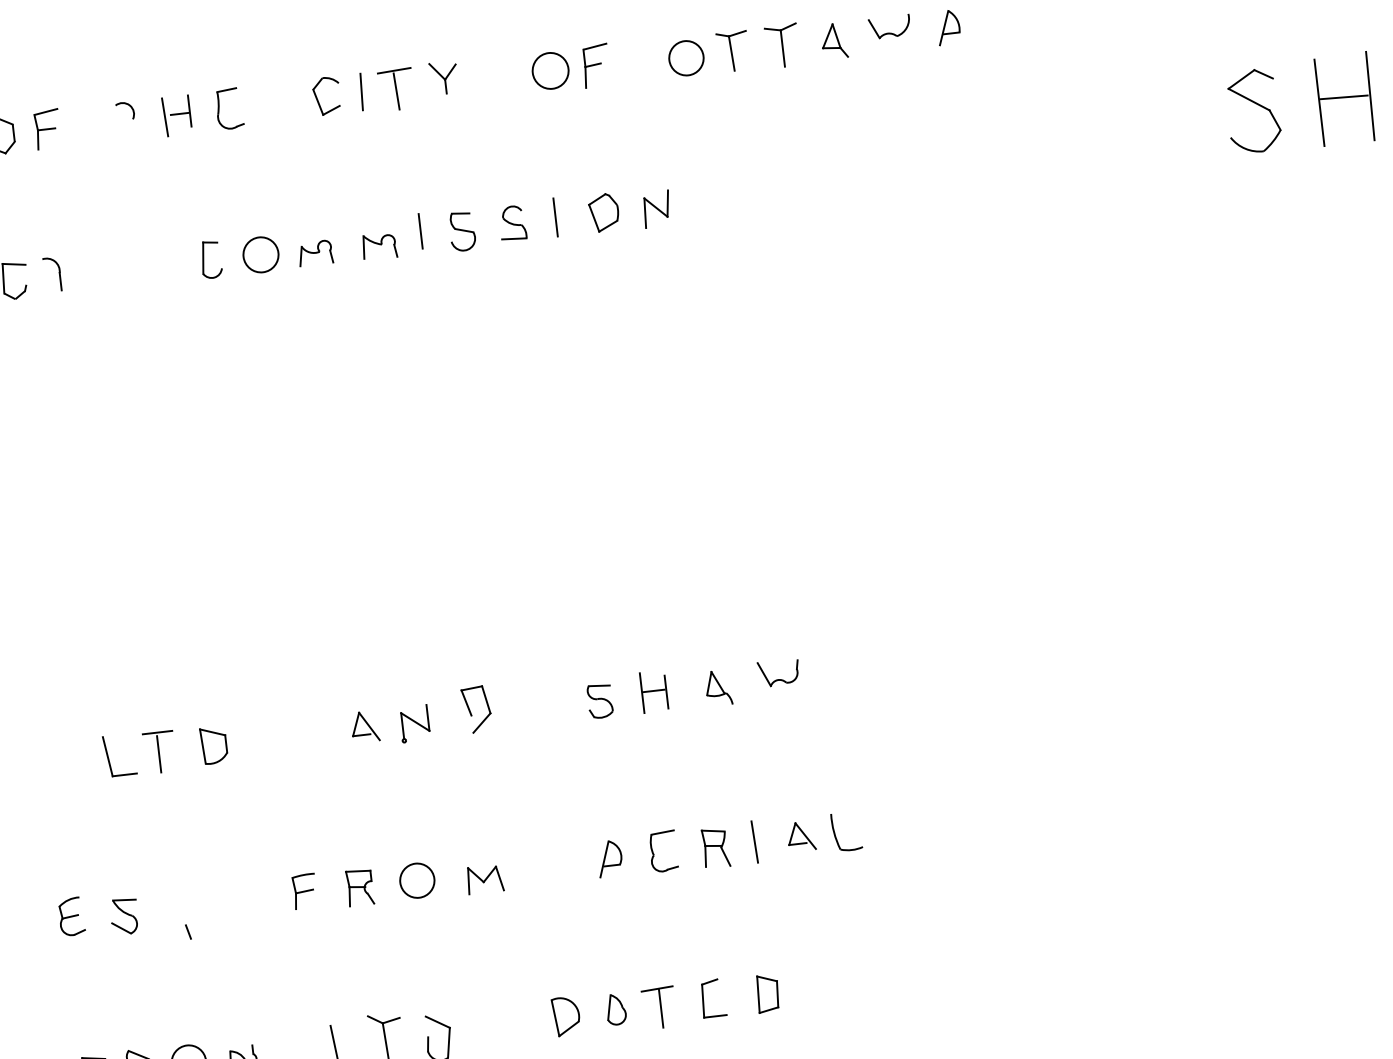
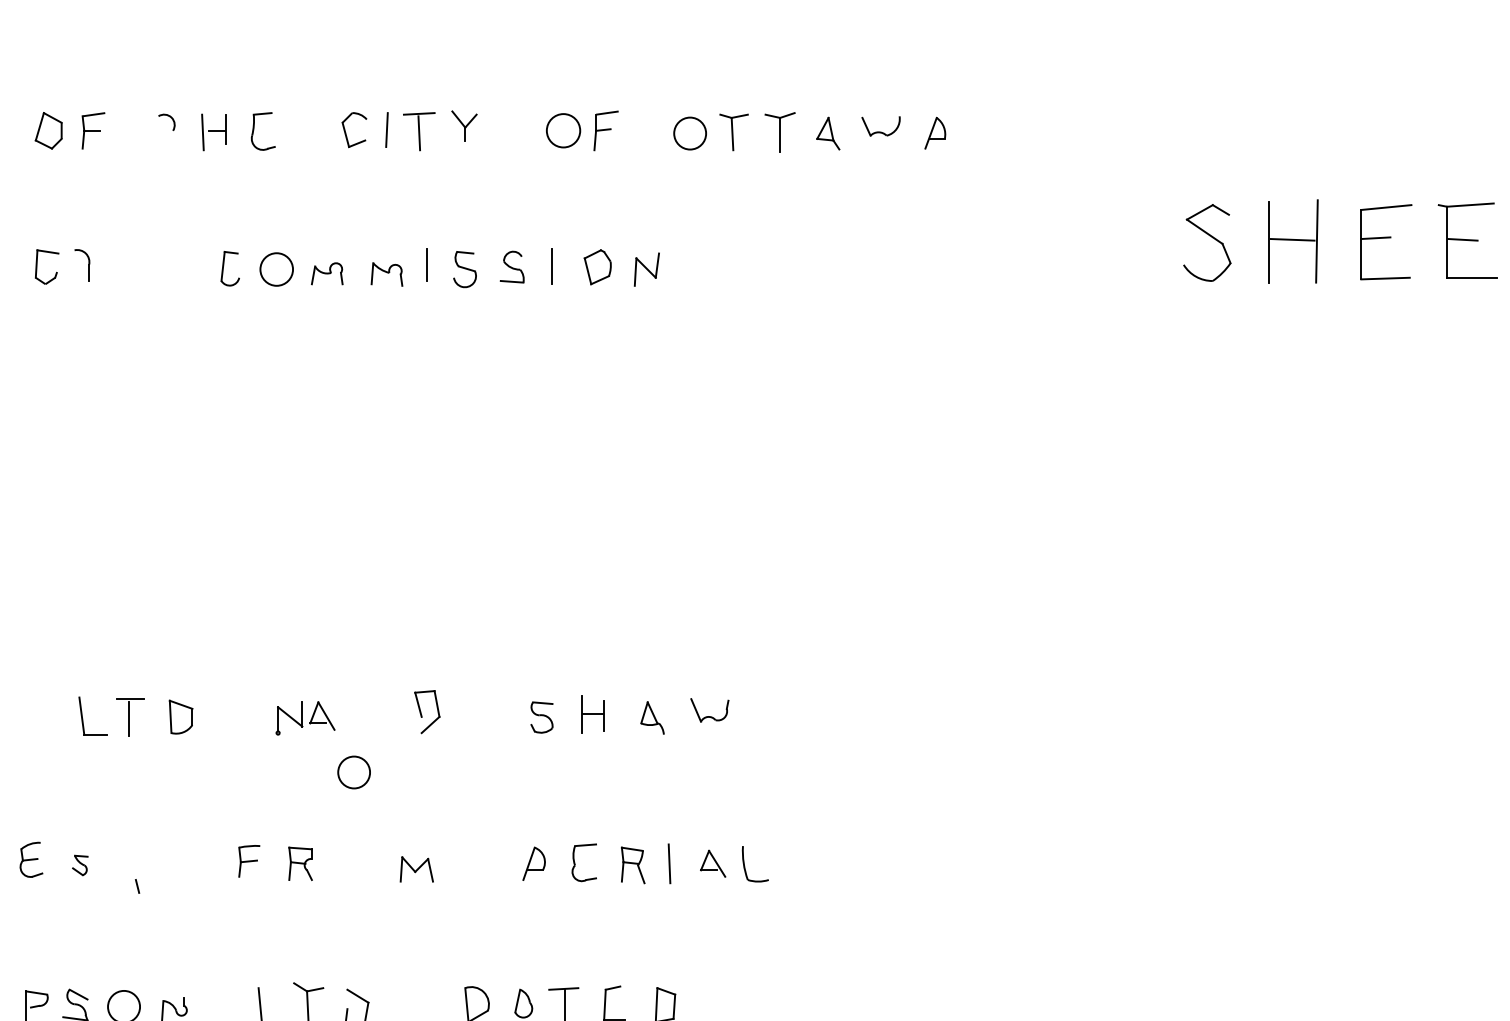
part: (414, 723) -> (289, 718), moved
circle: (416, 880) -> (353, 772), moved
part: (124, 916) -> (80, 865), size x0.6

